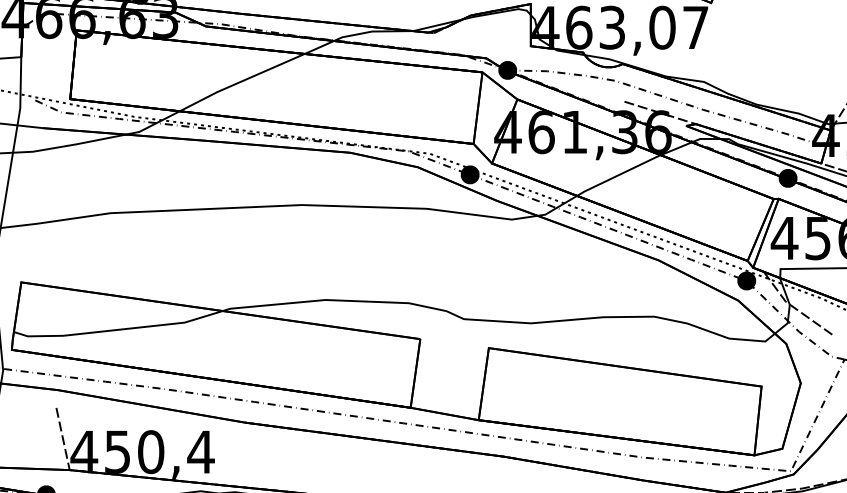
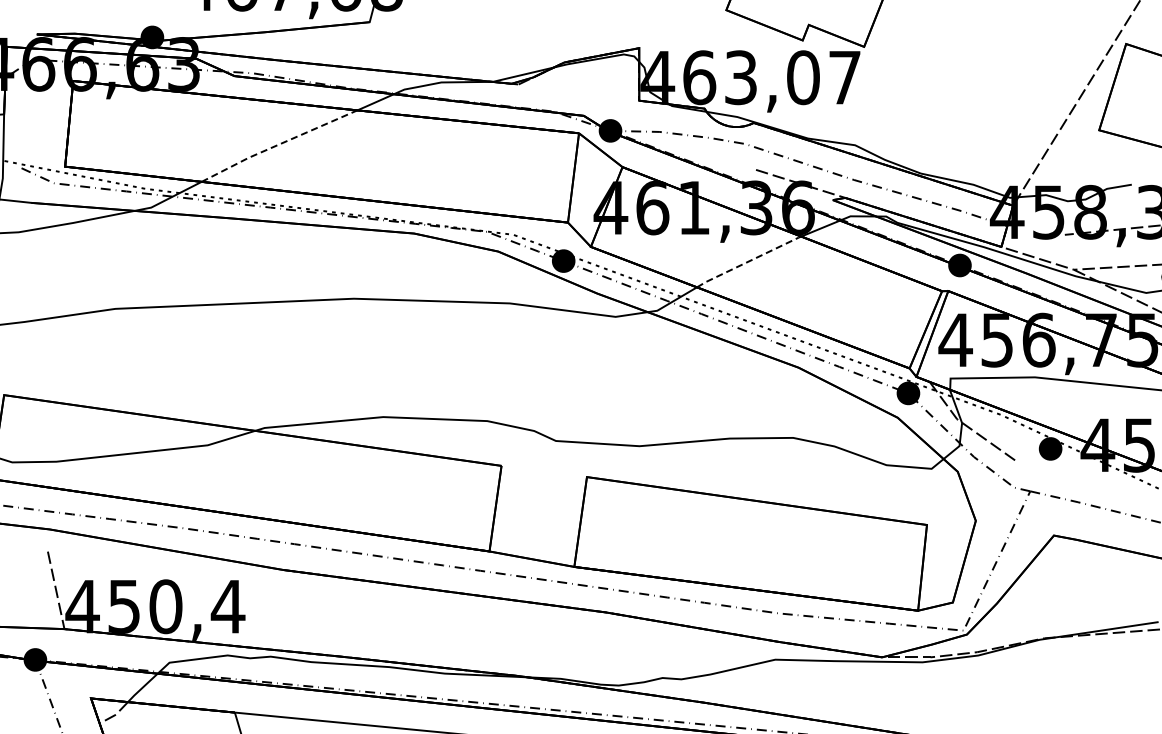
line: (241, 81) -> (278, 144), solid -> dashed
line: (619, 175) -> (749, 261), solid -> dashed

